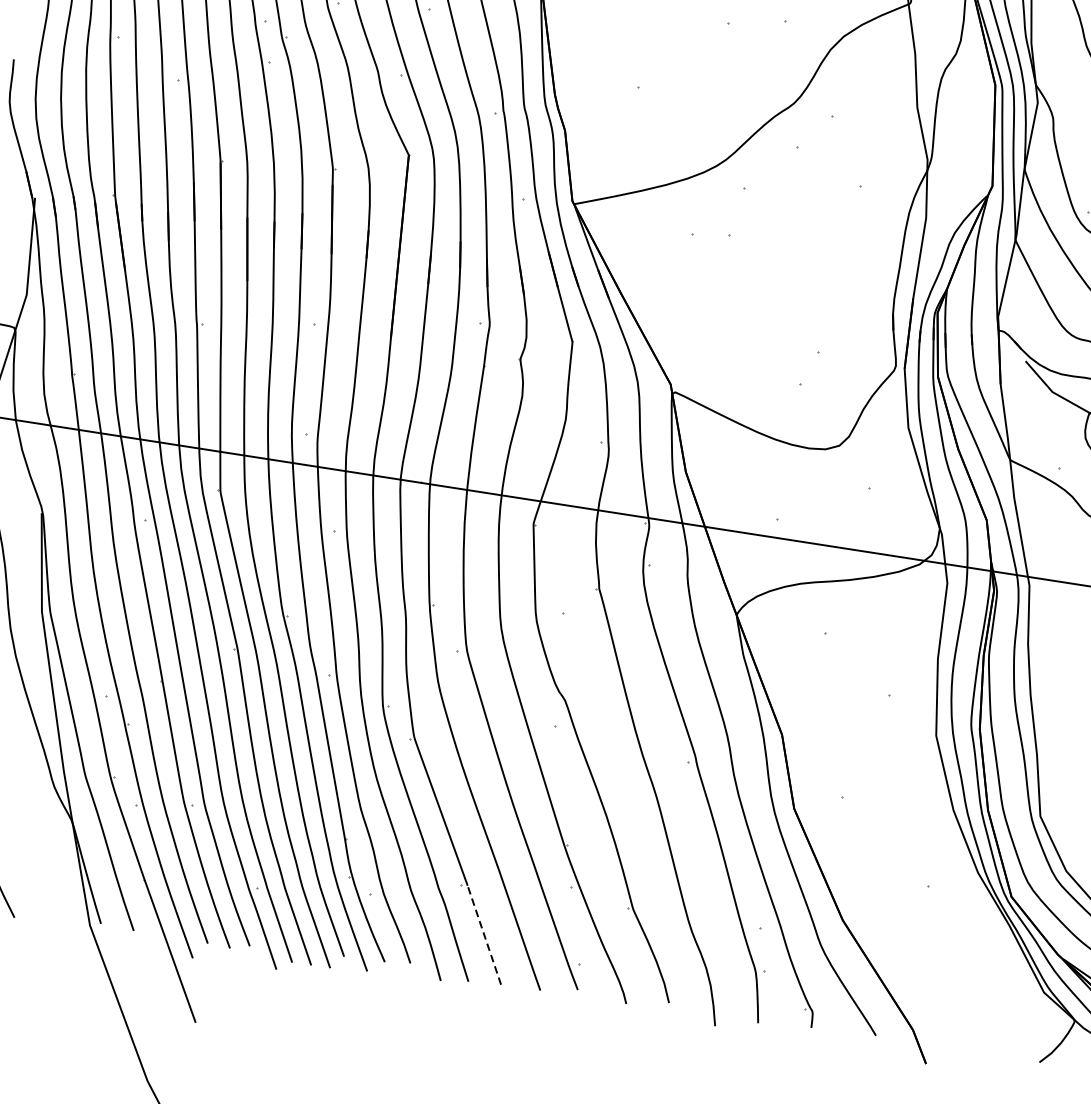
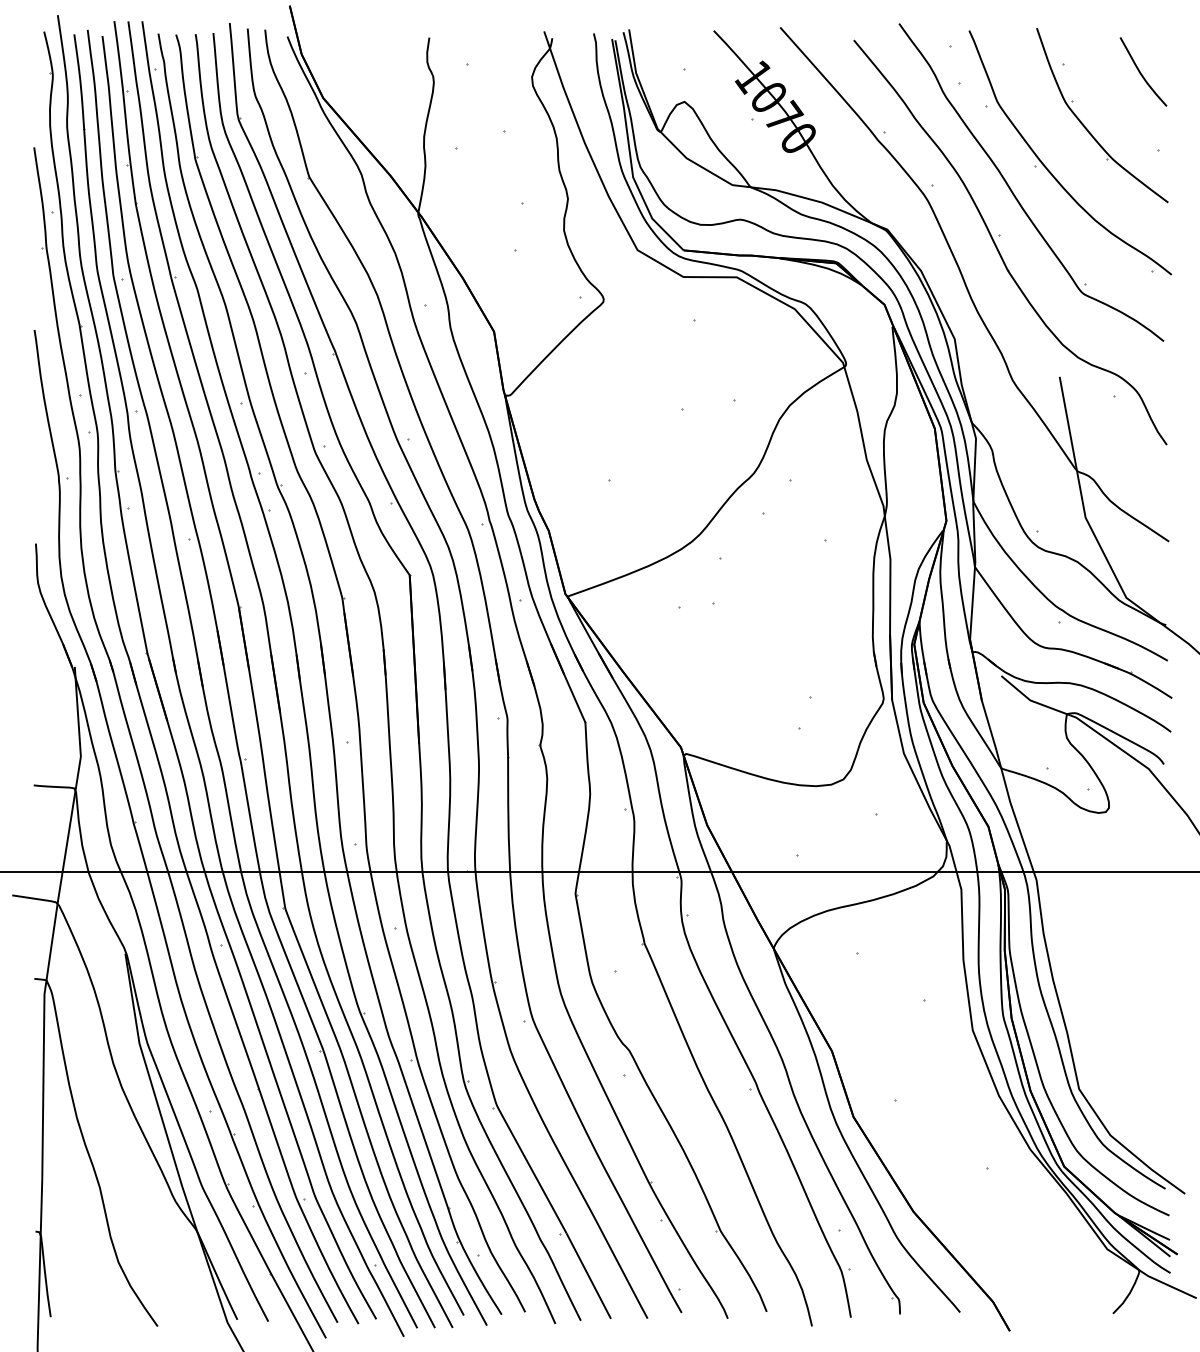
line: (484, 934) -> (588, 1275), dashed -> solid

